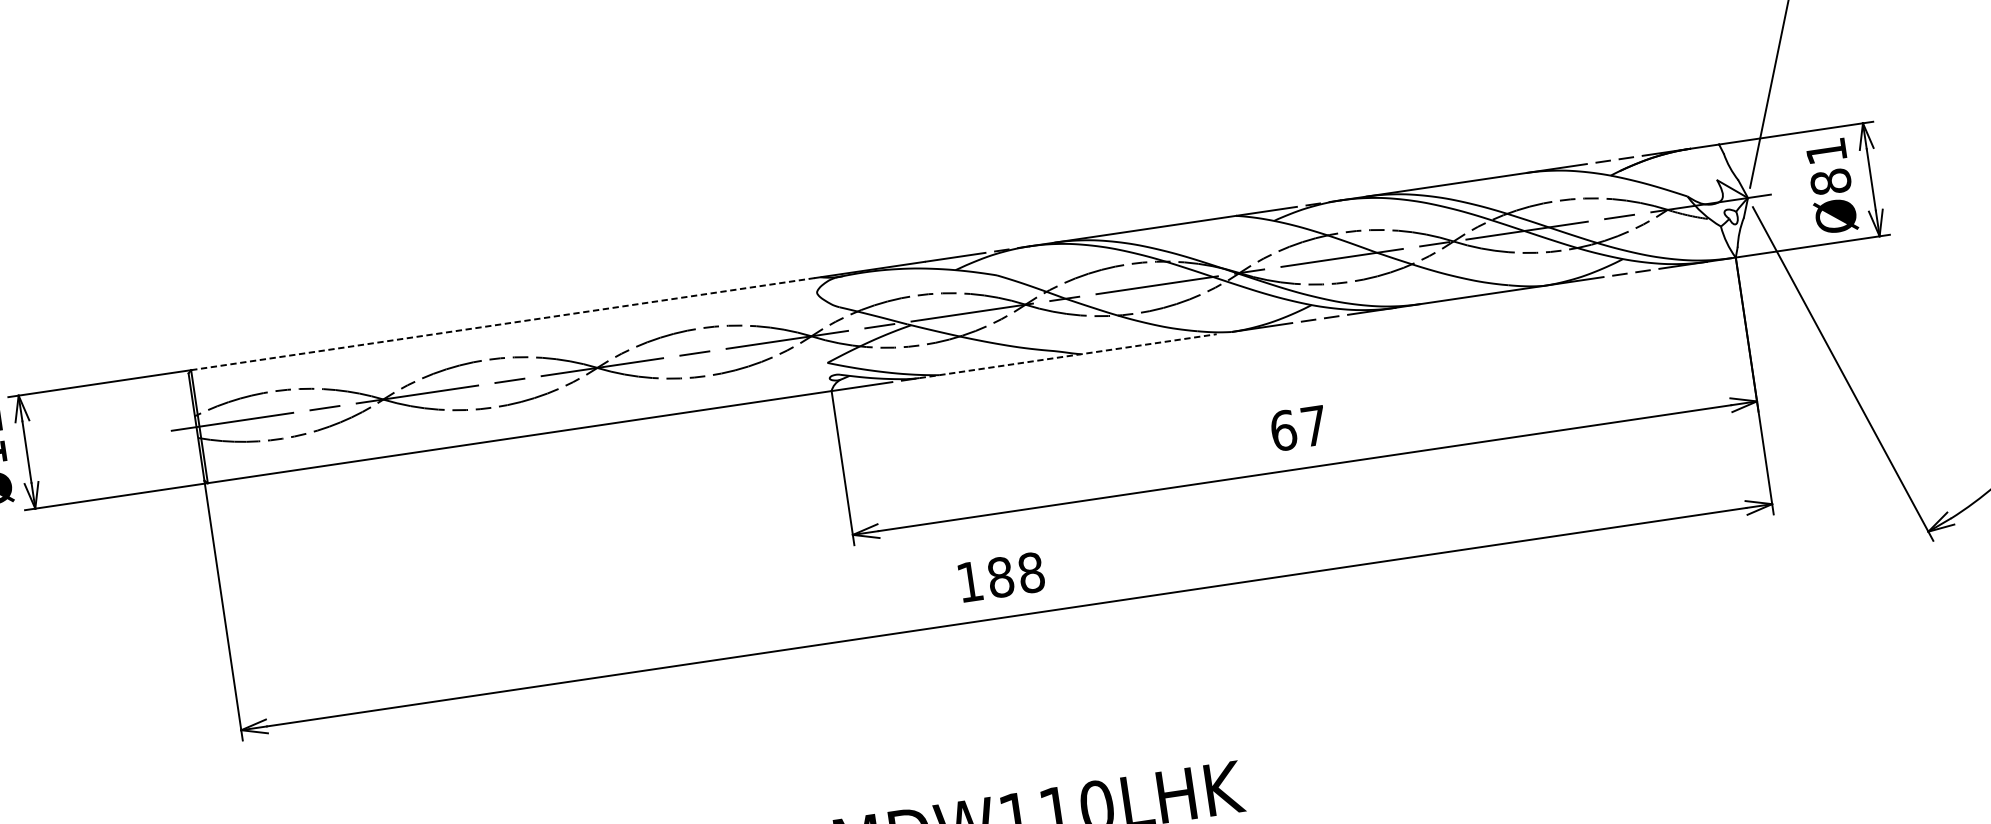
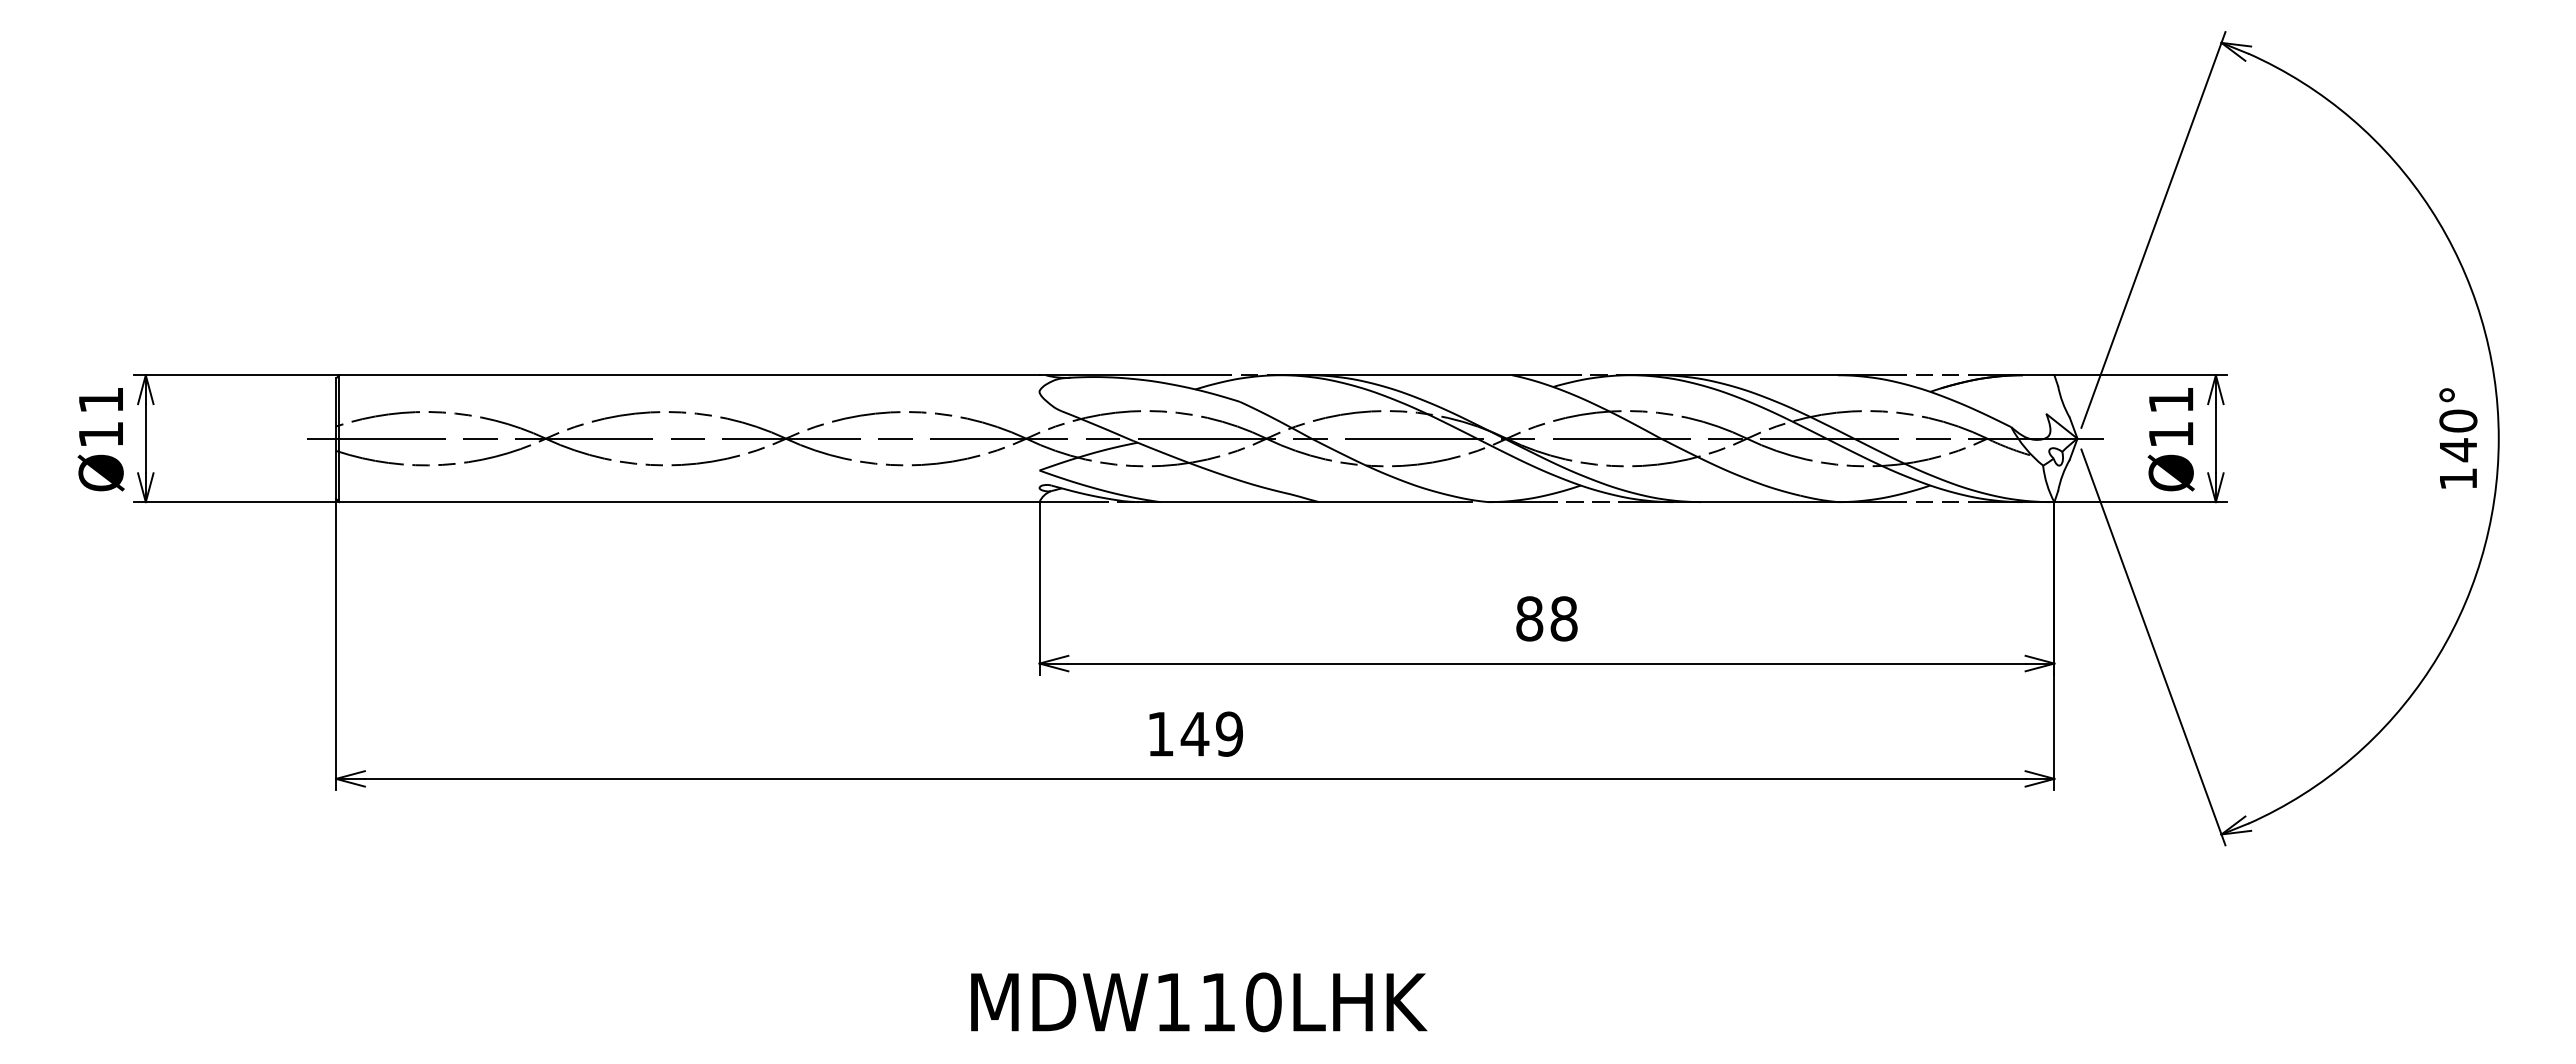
text: (1830, 182) -> (2170, 434), Ø81 -> Ø11
line: (503, 324) -> (690, 375), dashed -> solid
line: (1068, 356) -> (1305, 502), dashed -> solid
text: (1298, 428) -> (1546, 618), 67 -> 88
text: (1015, 574) -> (1211, 733), 188 -> 149

